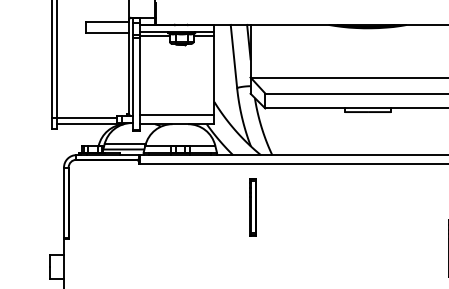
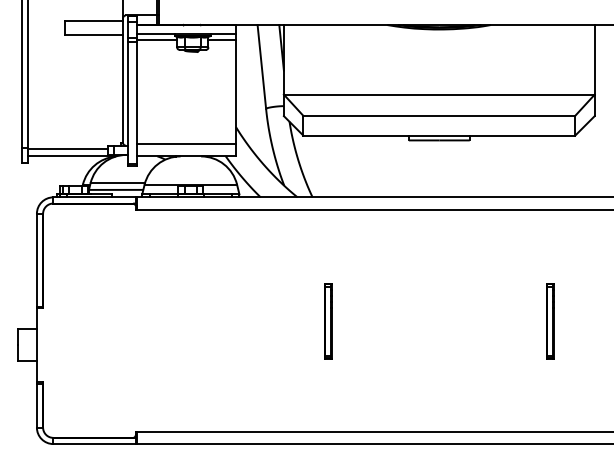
part: (253, 207) -> (328, 321), moved

